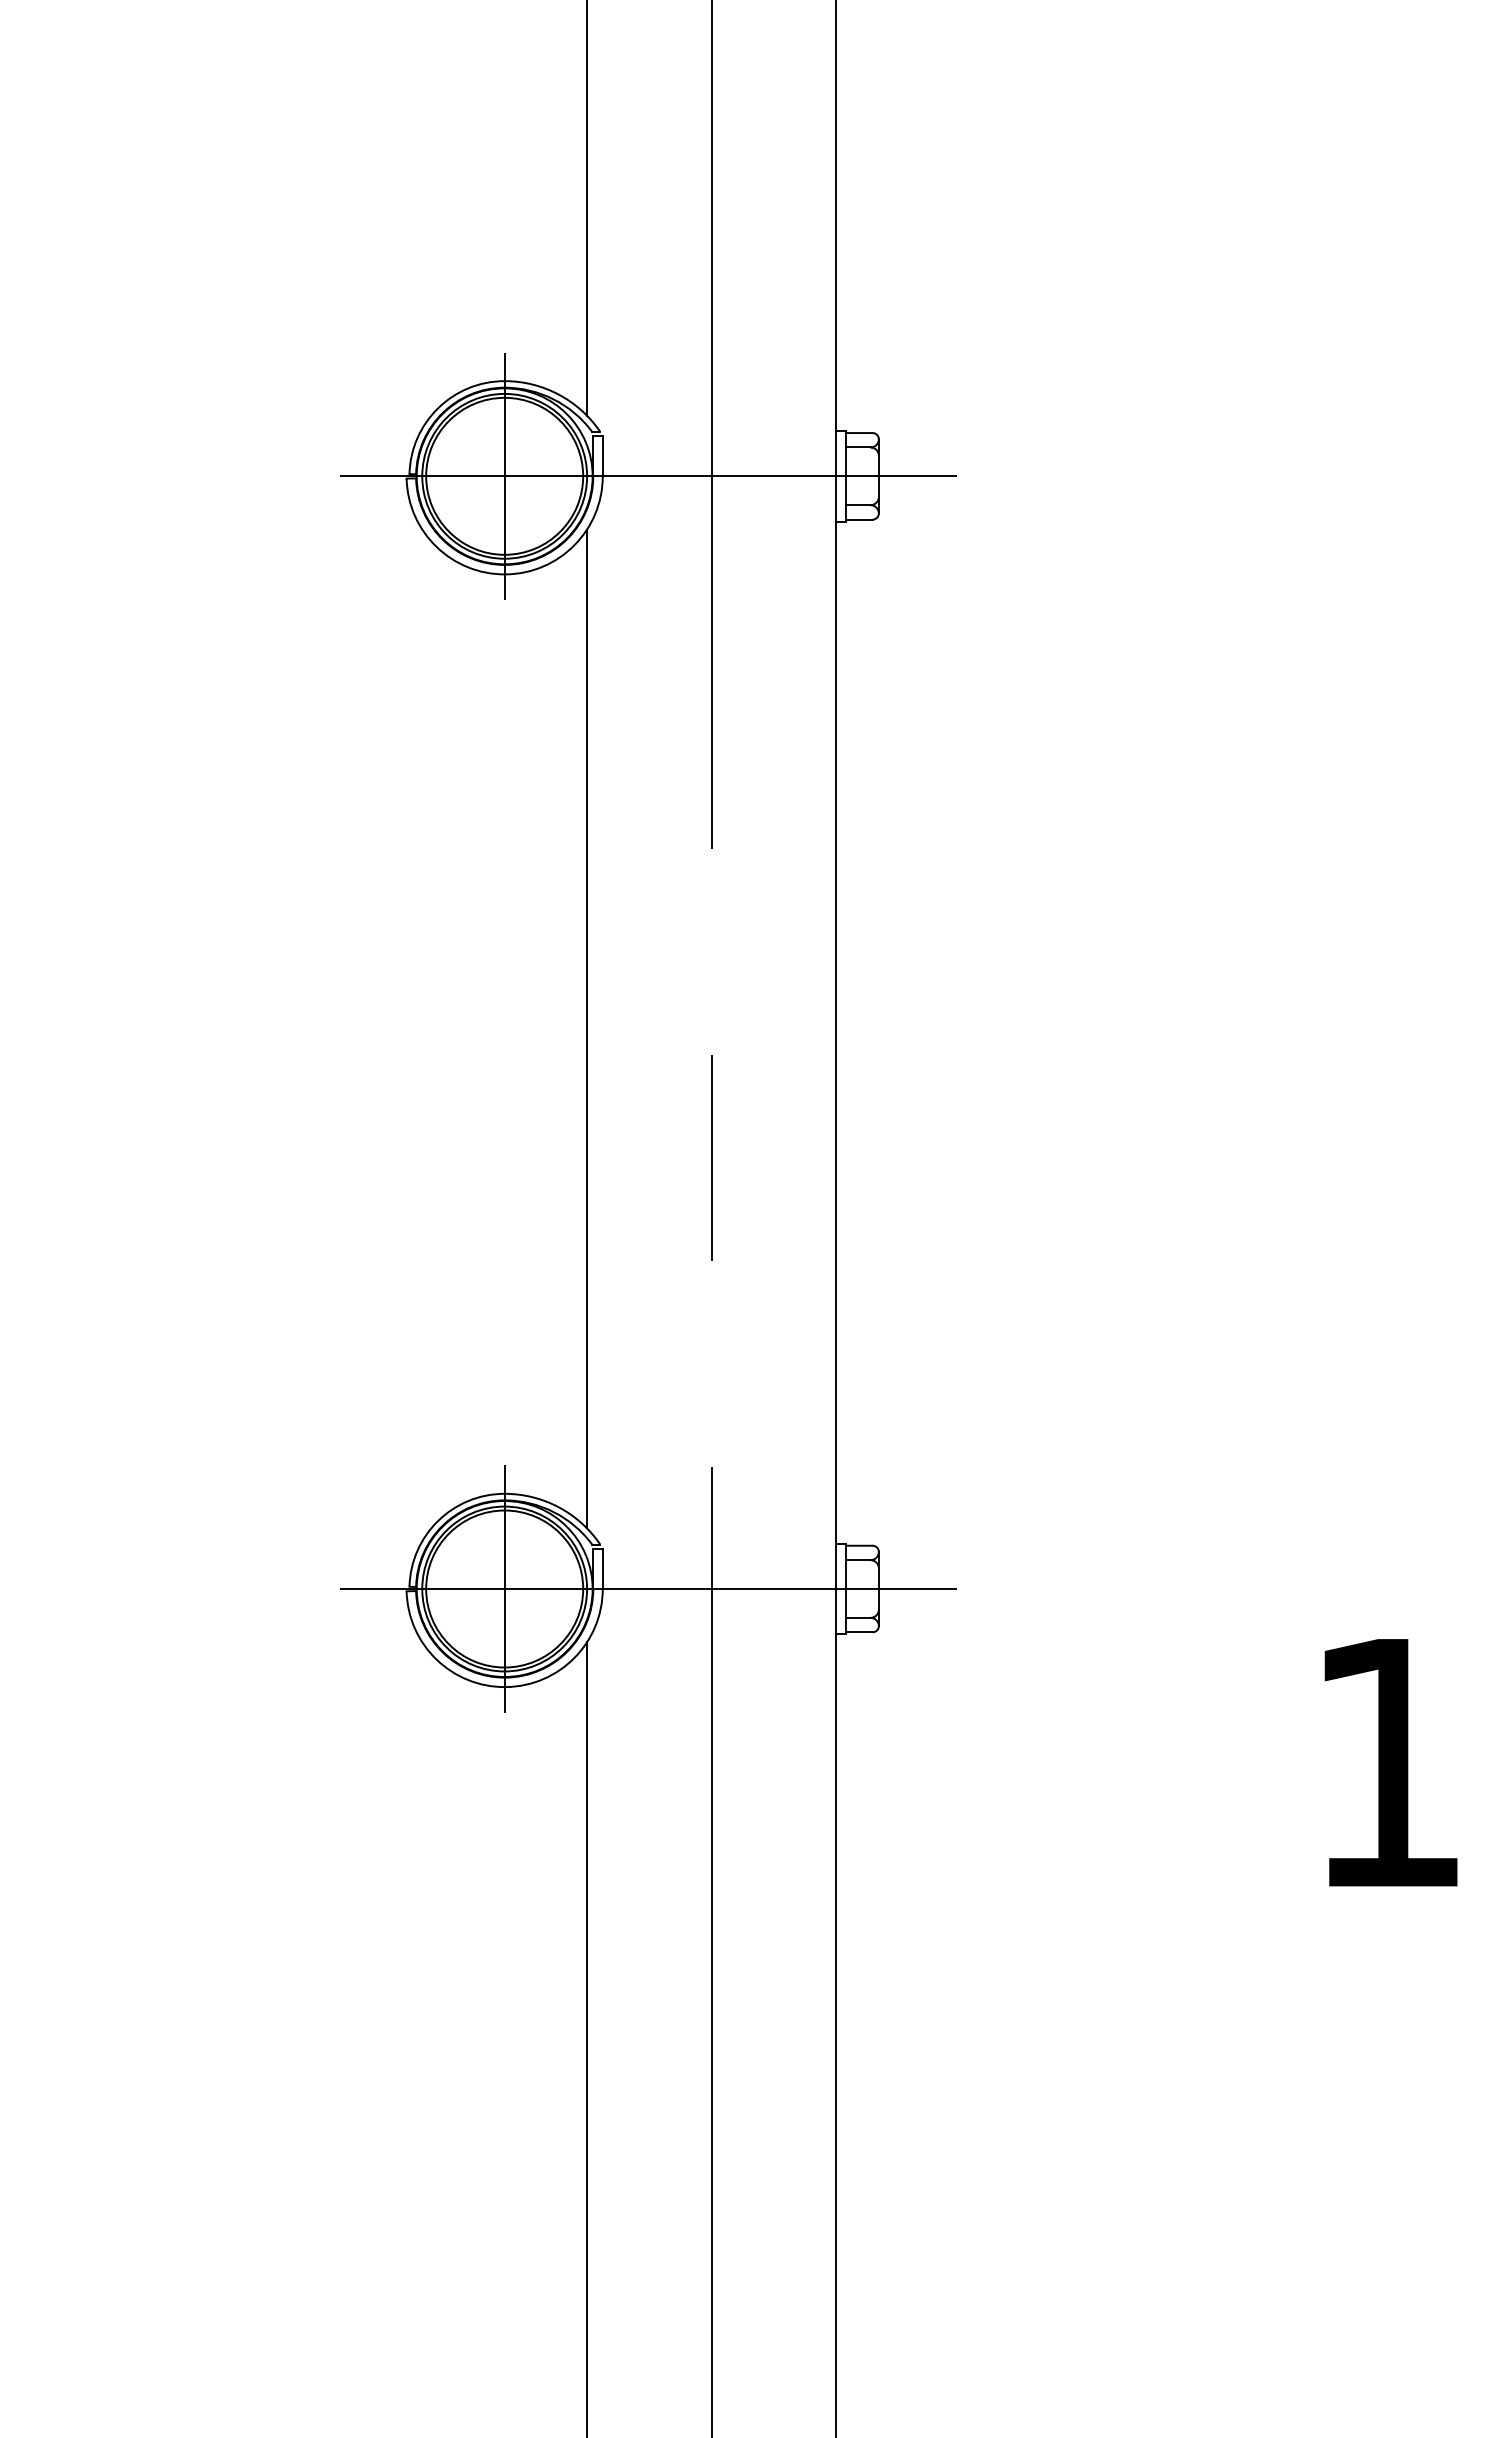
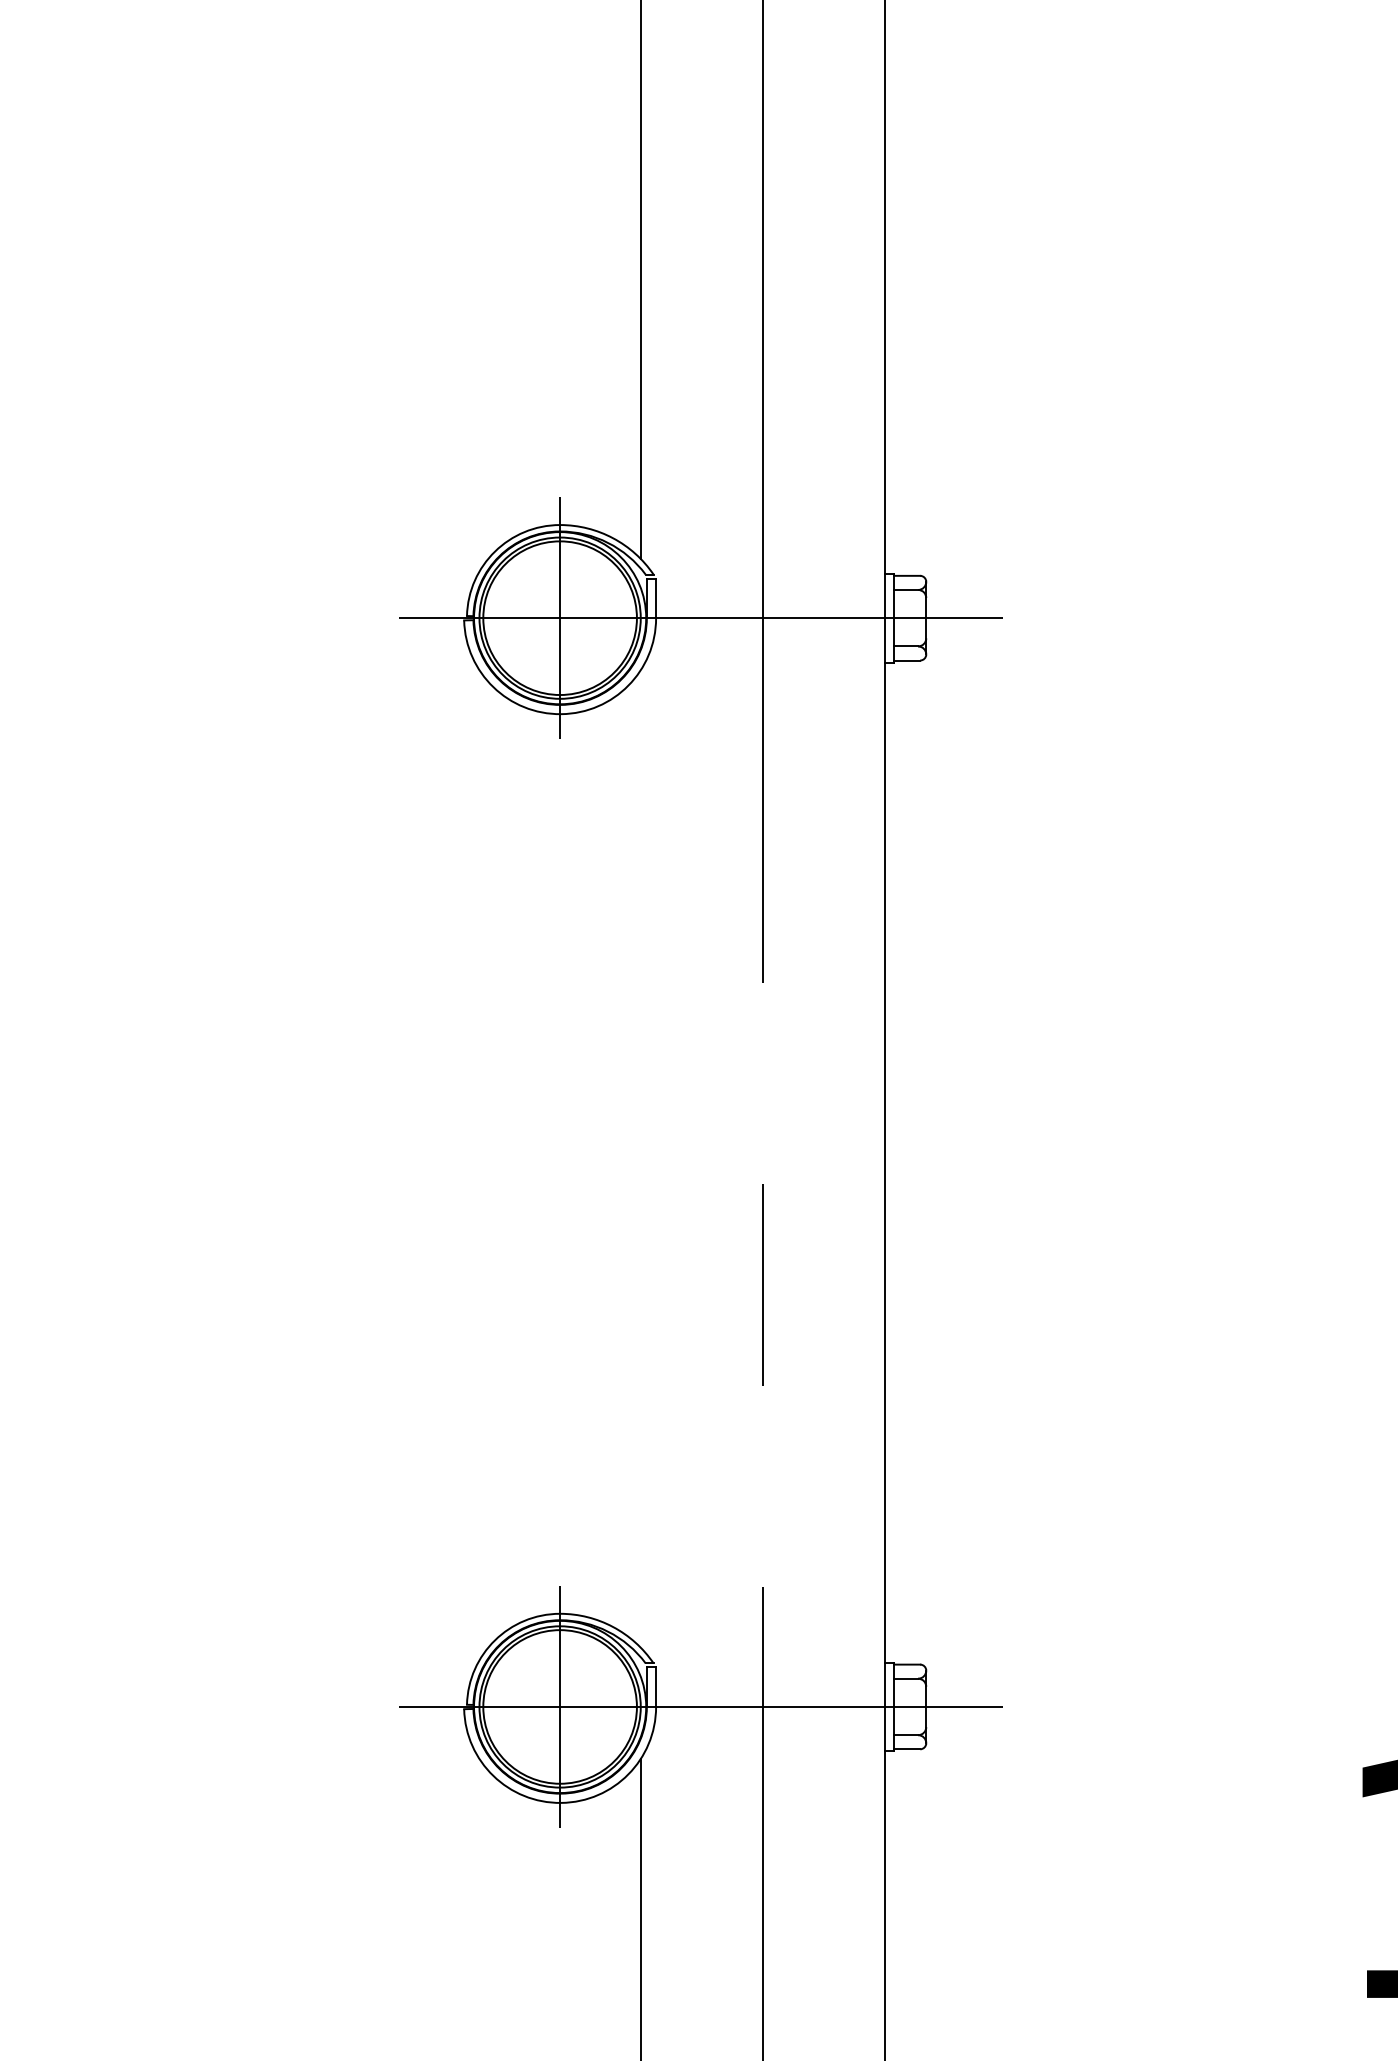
line: (587, 1028) -> (641, 1158), removed

